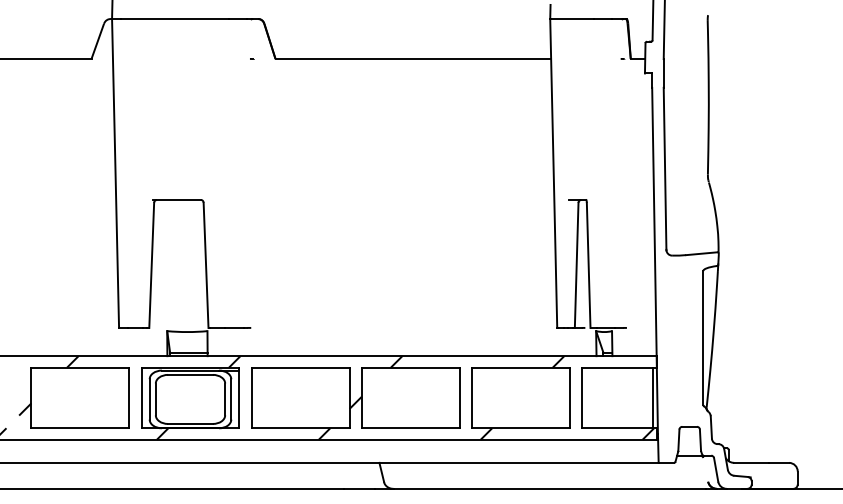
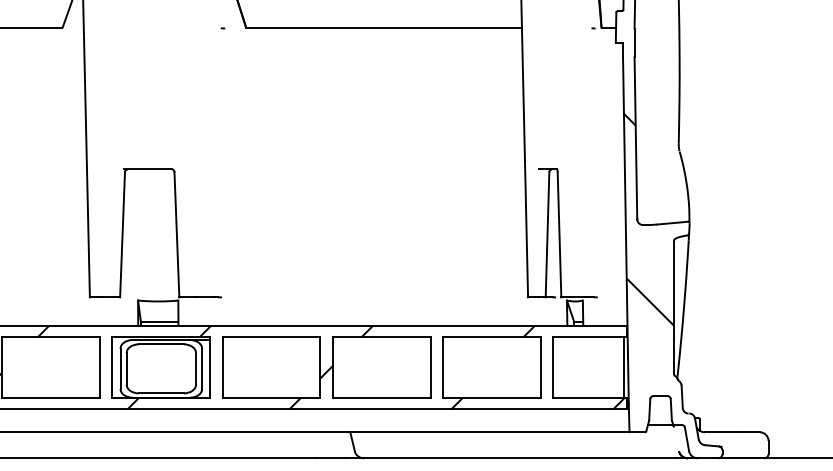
hatch: (678, 250) -> (649, 219), added

